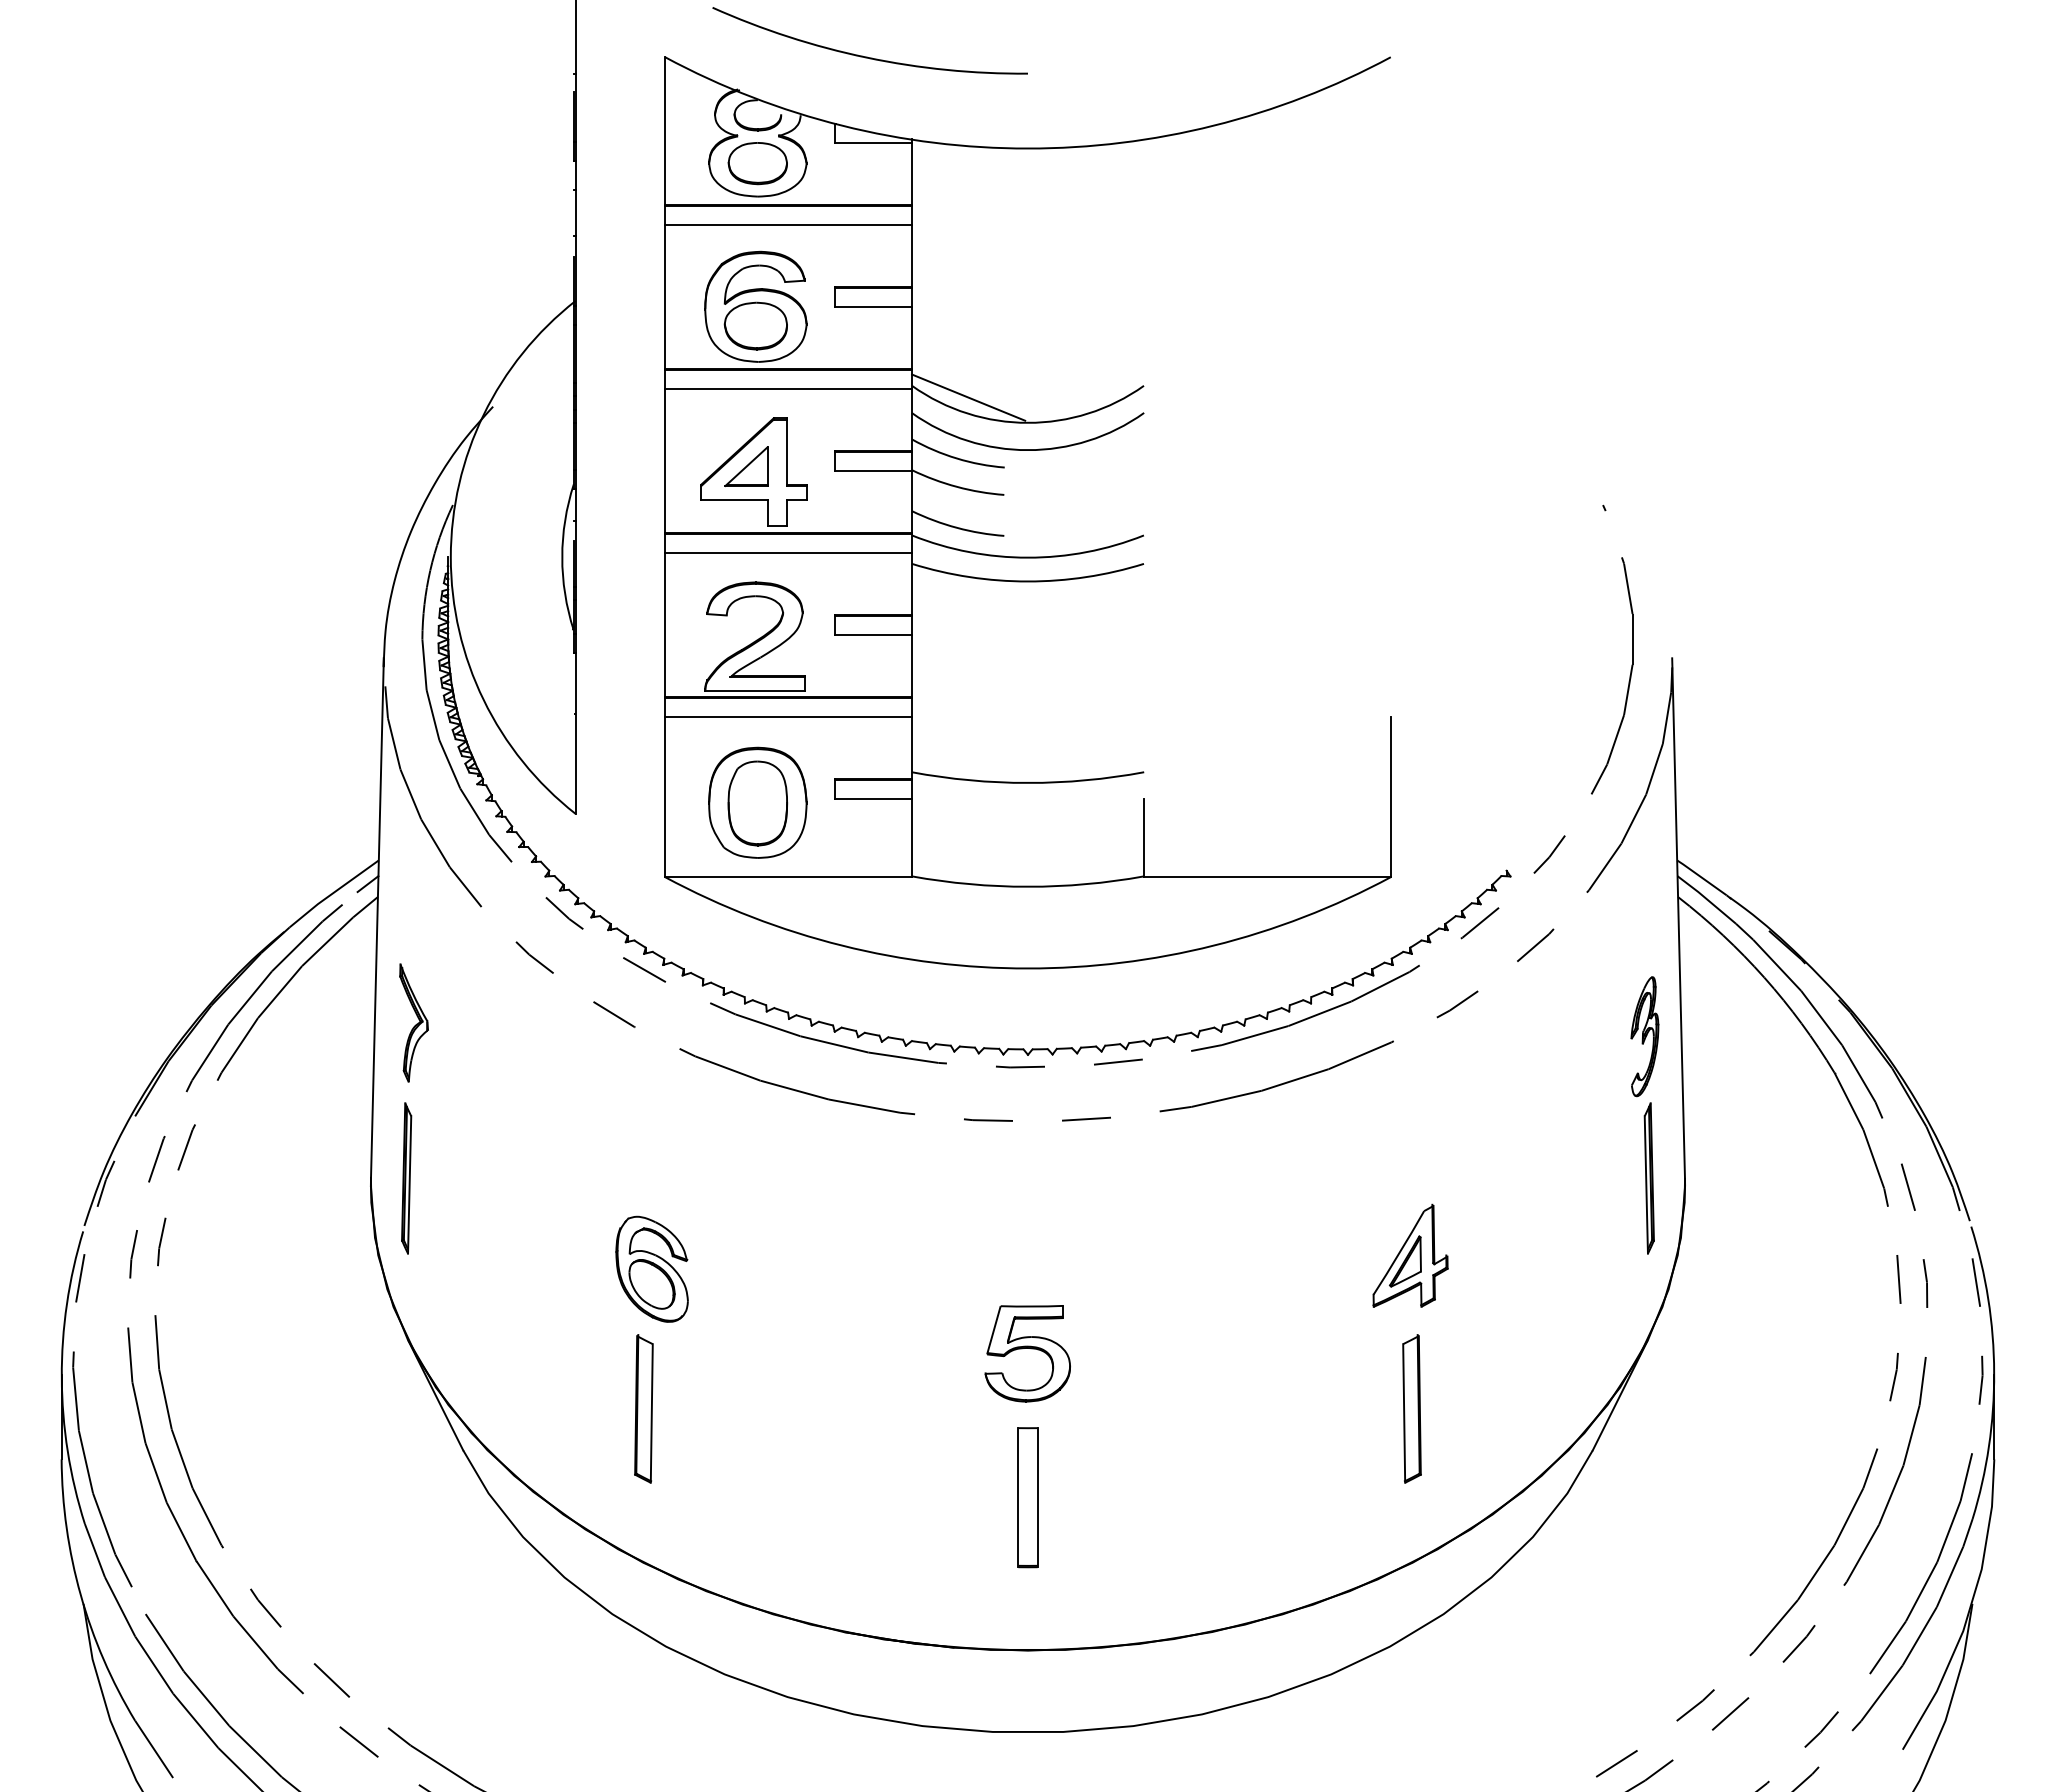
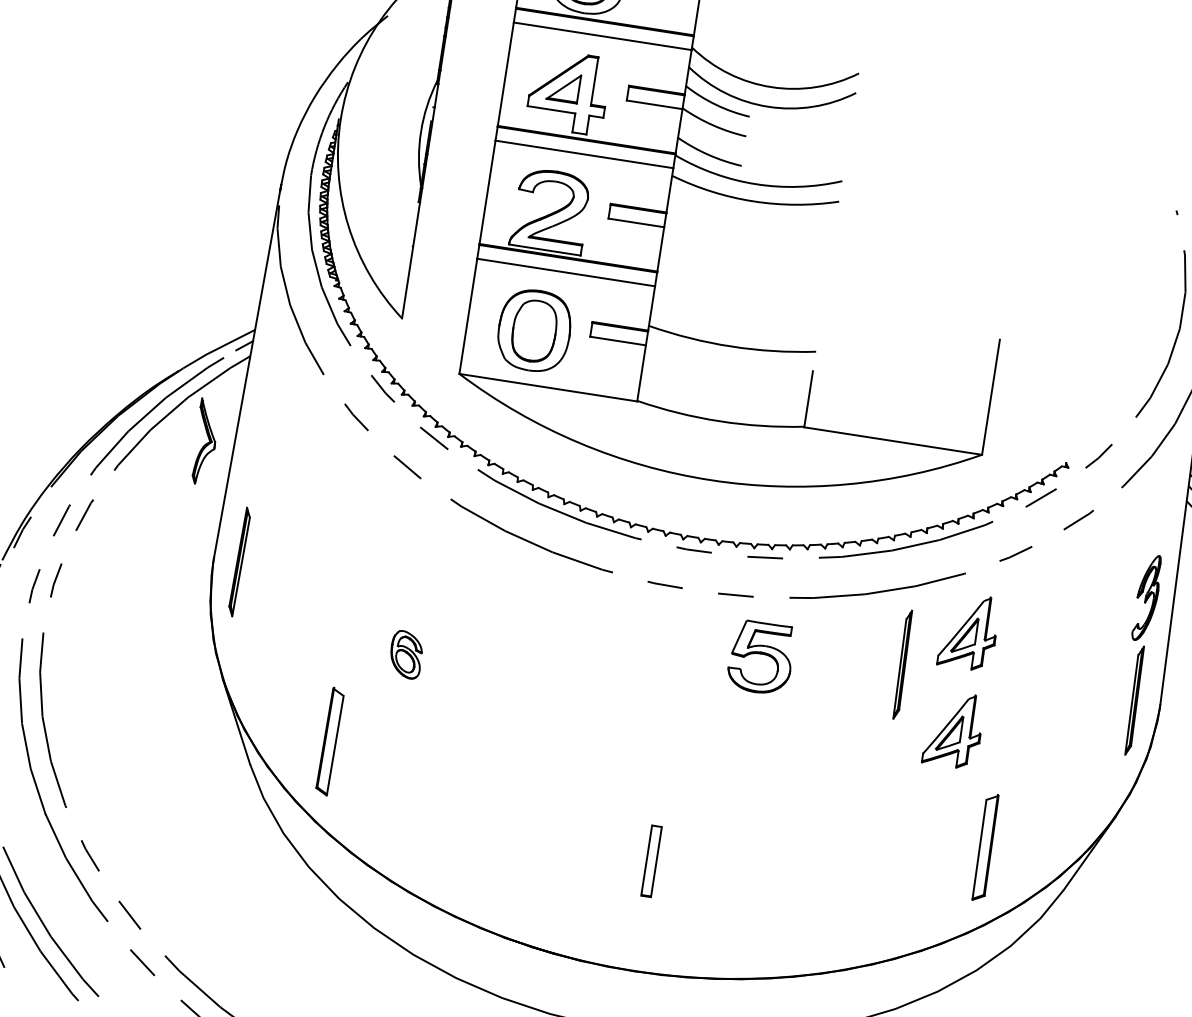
line: (968, 397) -> (731, 62), removed
part: (413, 1022) -> (205, 441), moved
part: (1410, 1119) -> (969, 631), added
part: (1326, 1178) -> (902, 664), added
part: (651, 1268) -> (405, 654), size x0.6
part: (1027, 1353) -> (760, 657), moved
part: (643, 1408) -> (329, 741), moved
part: (1411, 1408) -> (985, 847), moved
part: (1027, 1497) -> (651, 861), size x0.7

